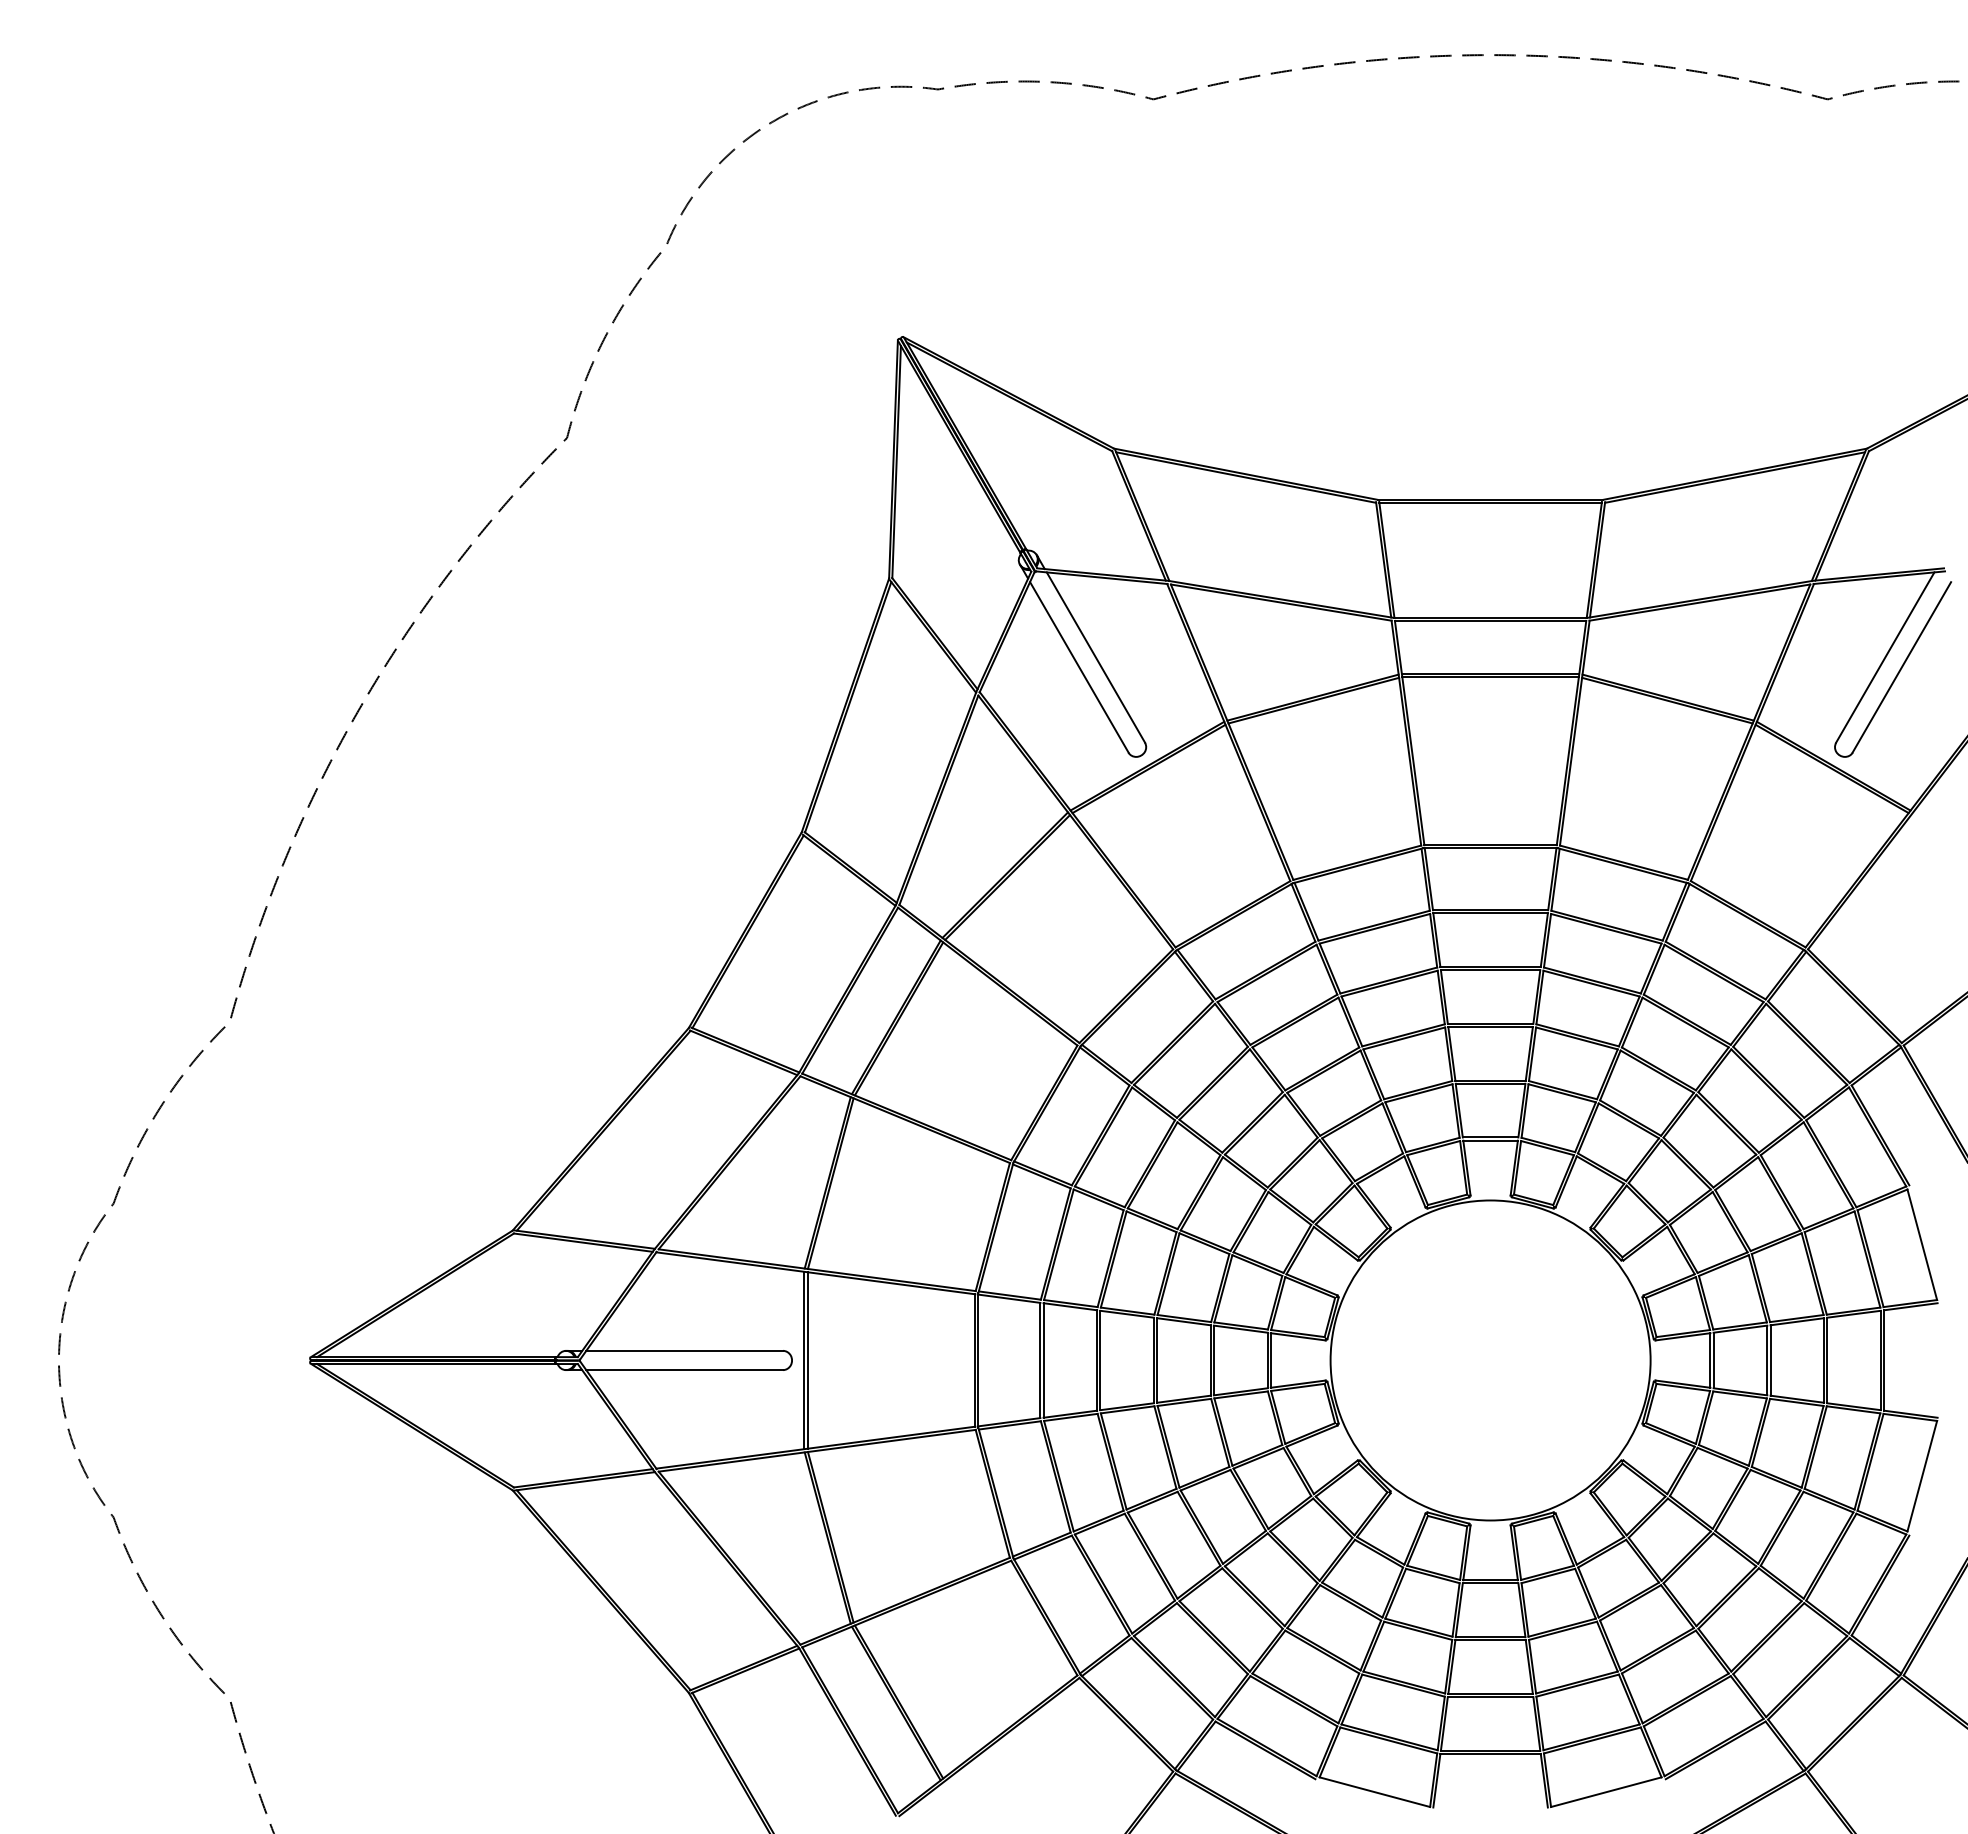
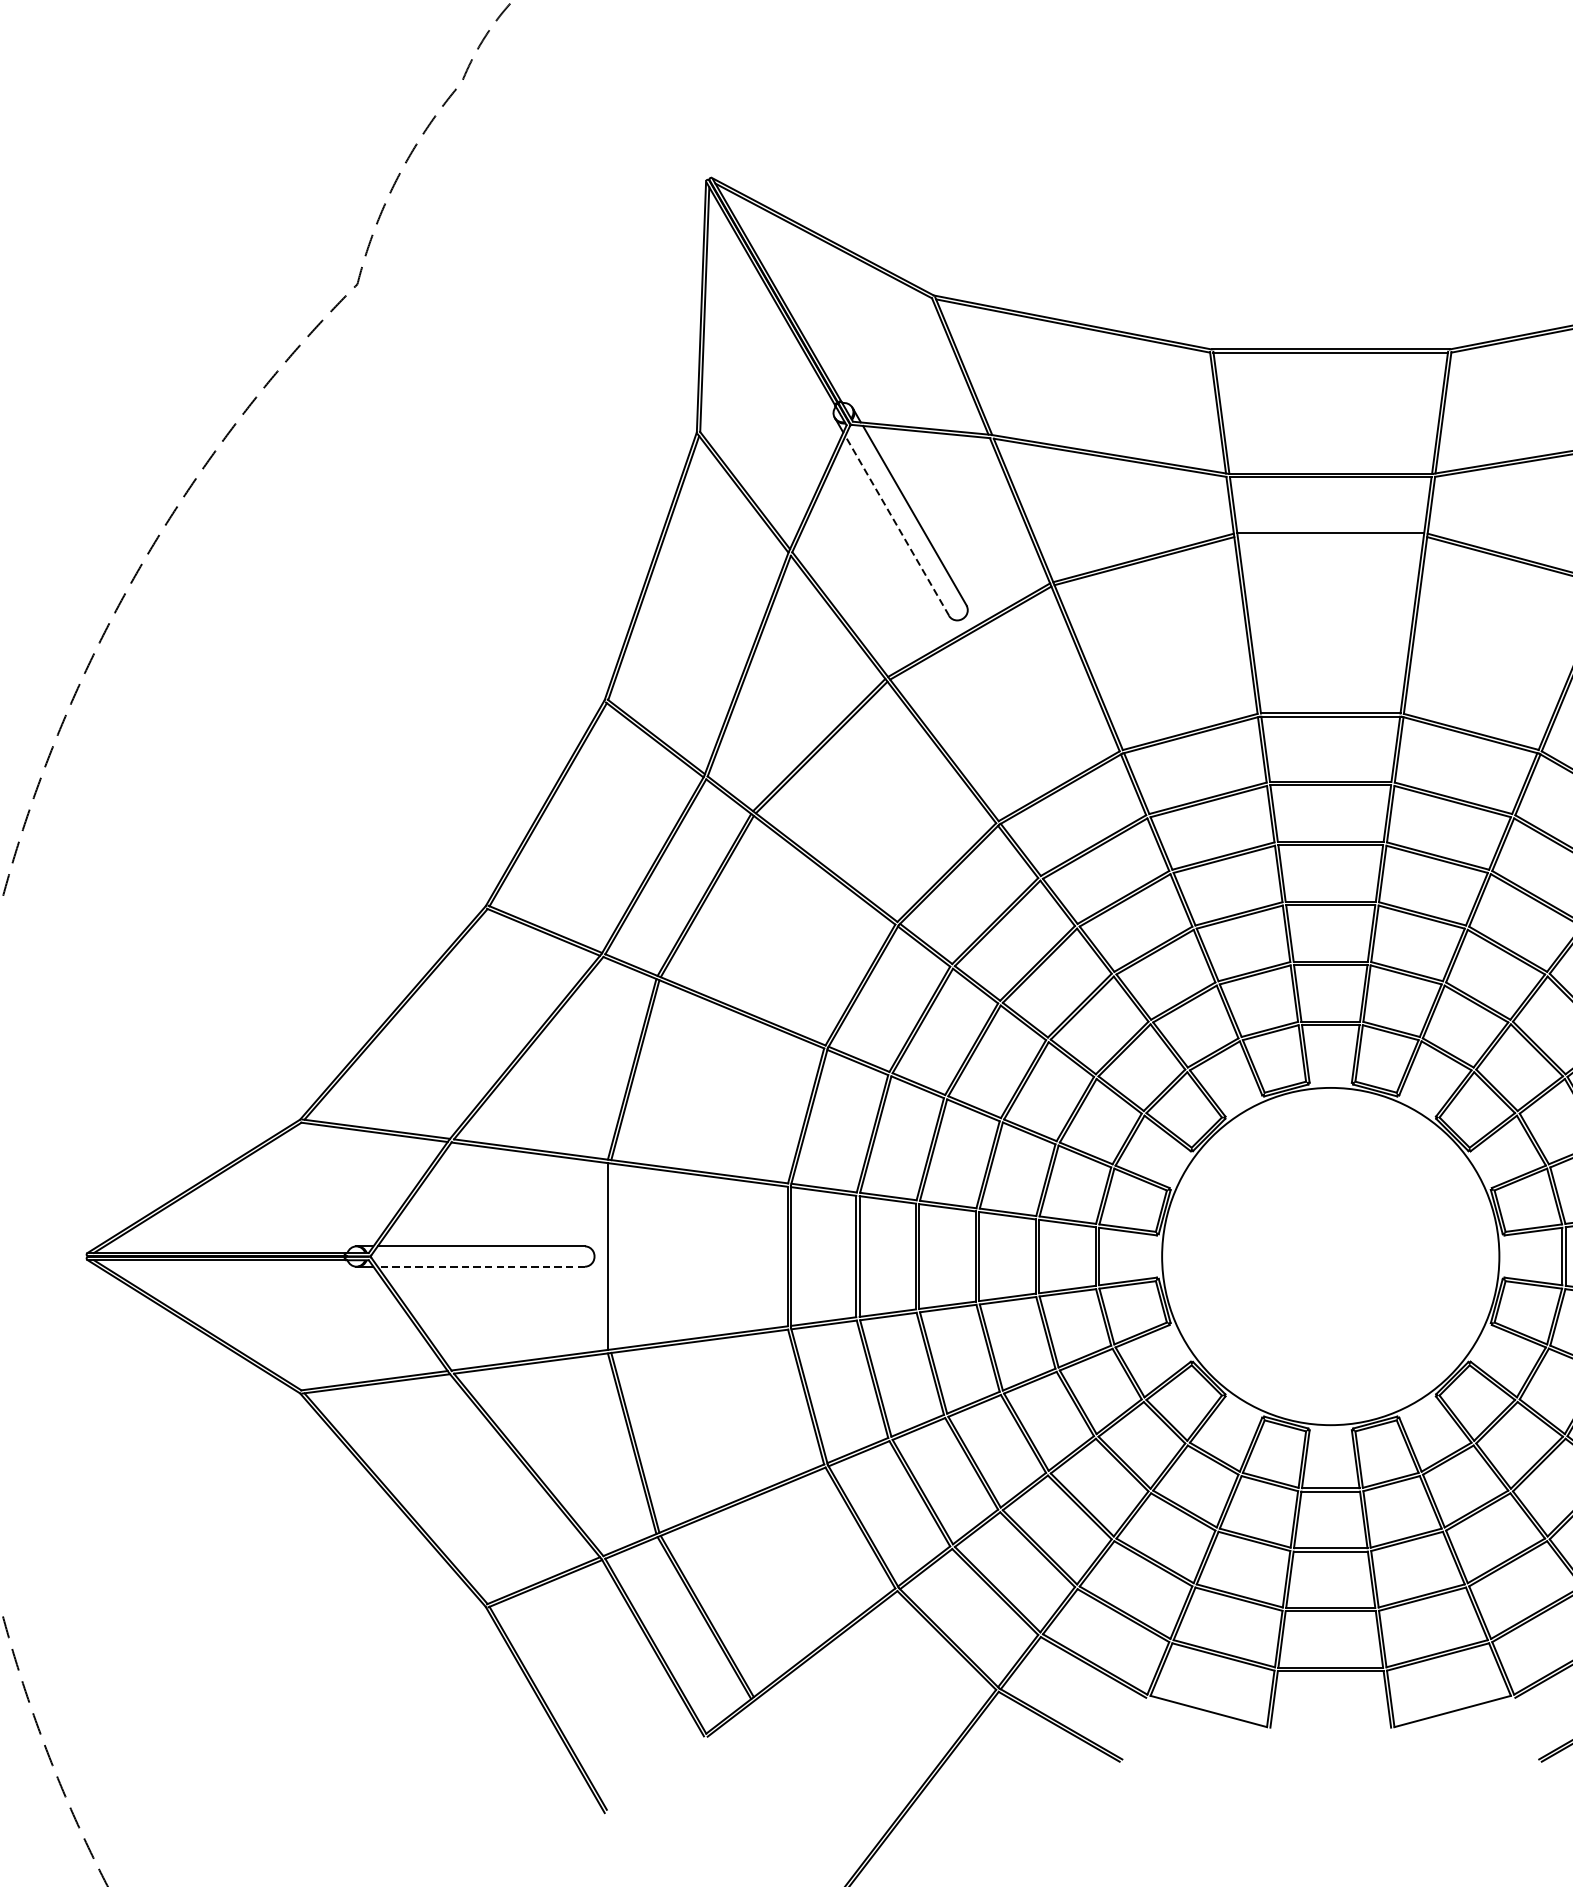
line: (1079, 666) -> (897, 525), solid -> dashed
line: (1490, 677) -> (1330, 536), removed
line: (807, 1360) -> (610, 1256), removed
line: (684, 1370) -> (481, 1267), solid -> dashed

